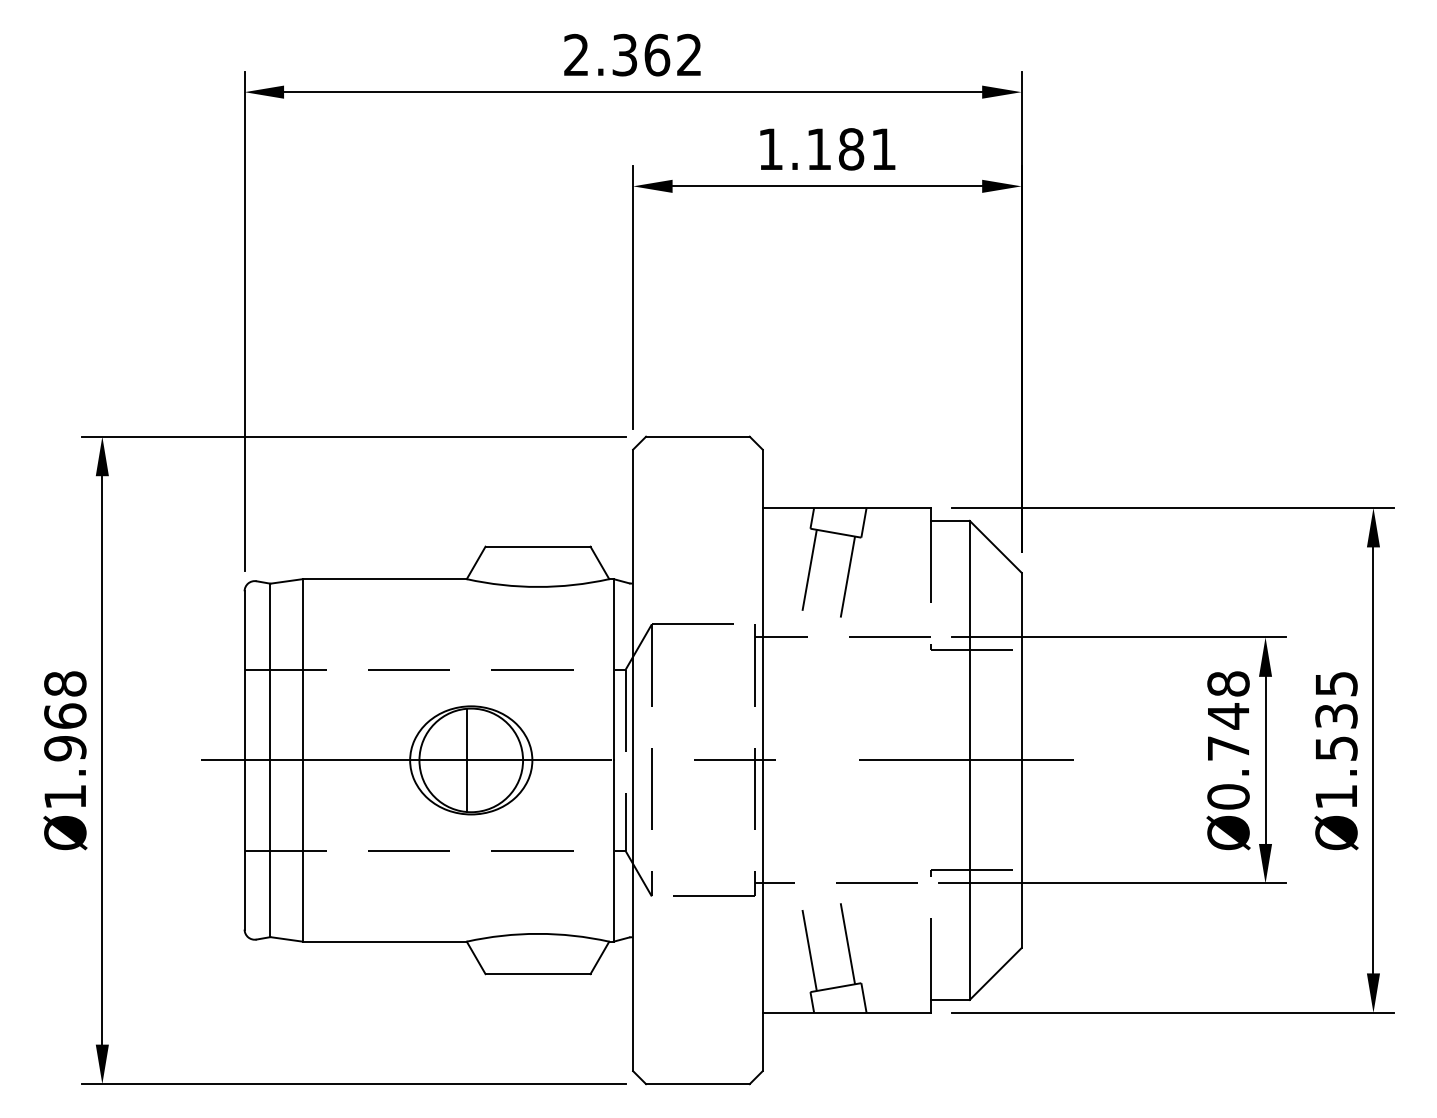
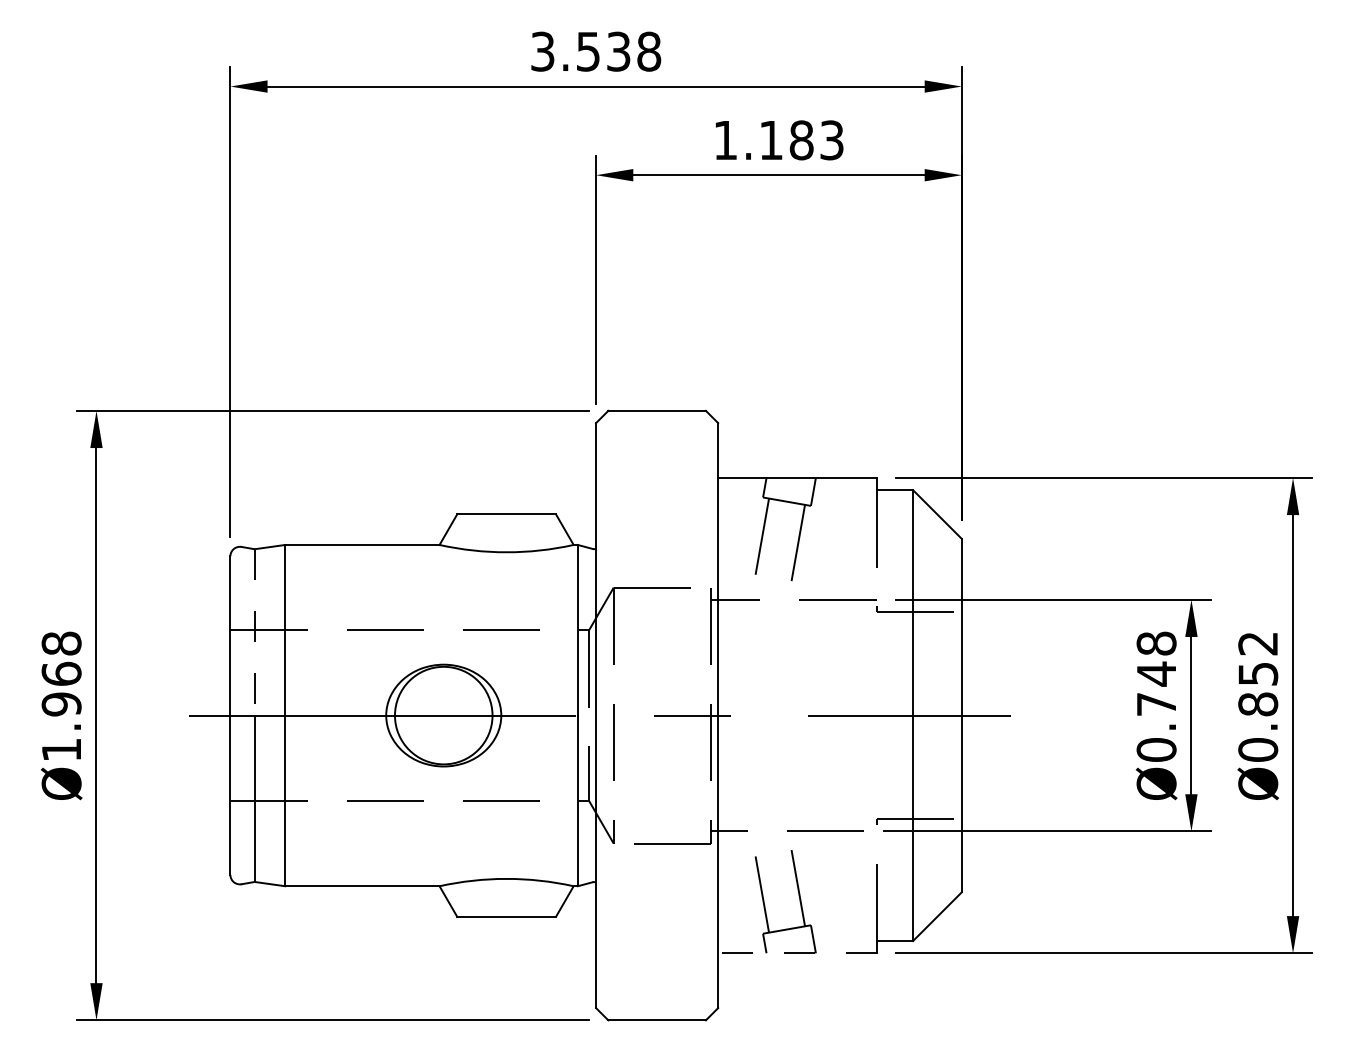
text: (633, 54) -> (596, 51), 2.362 -> 3.538
text: (883, 149) -> (831, 140), 1.181 -> 1.183
line: (270, 672) -> (254, 632), solid -> dashed
text: (1336, 740) -> (1258, 696), Ø1.535 -> Ø0.852
line: (466, 760) -> (439, 715), removed
line: (845, 1013) -> (796, 953), solid -> dashed

